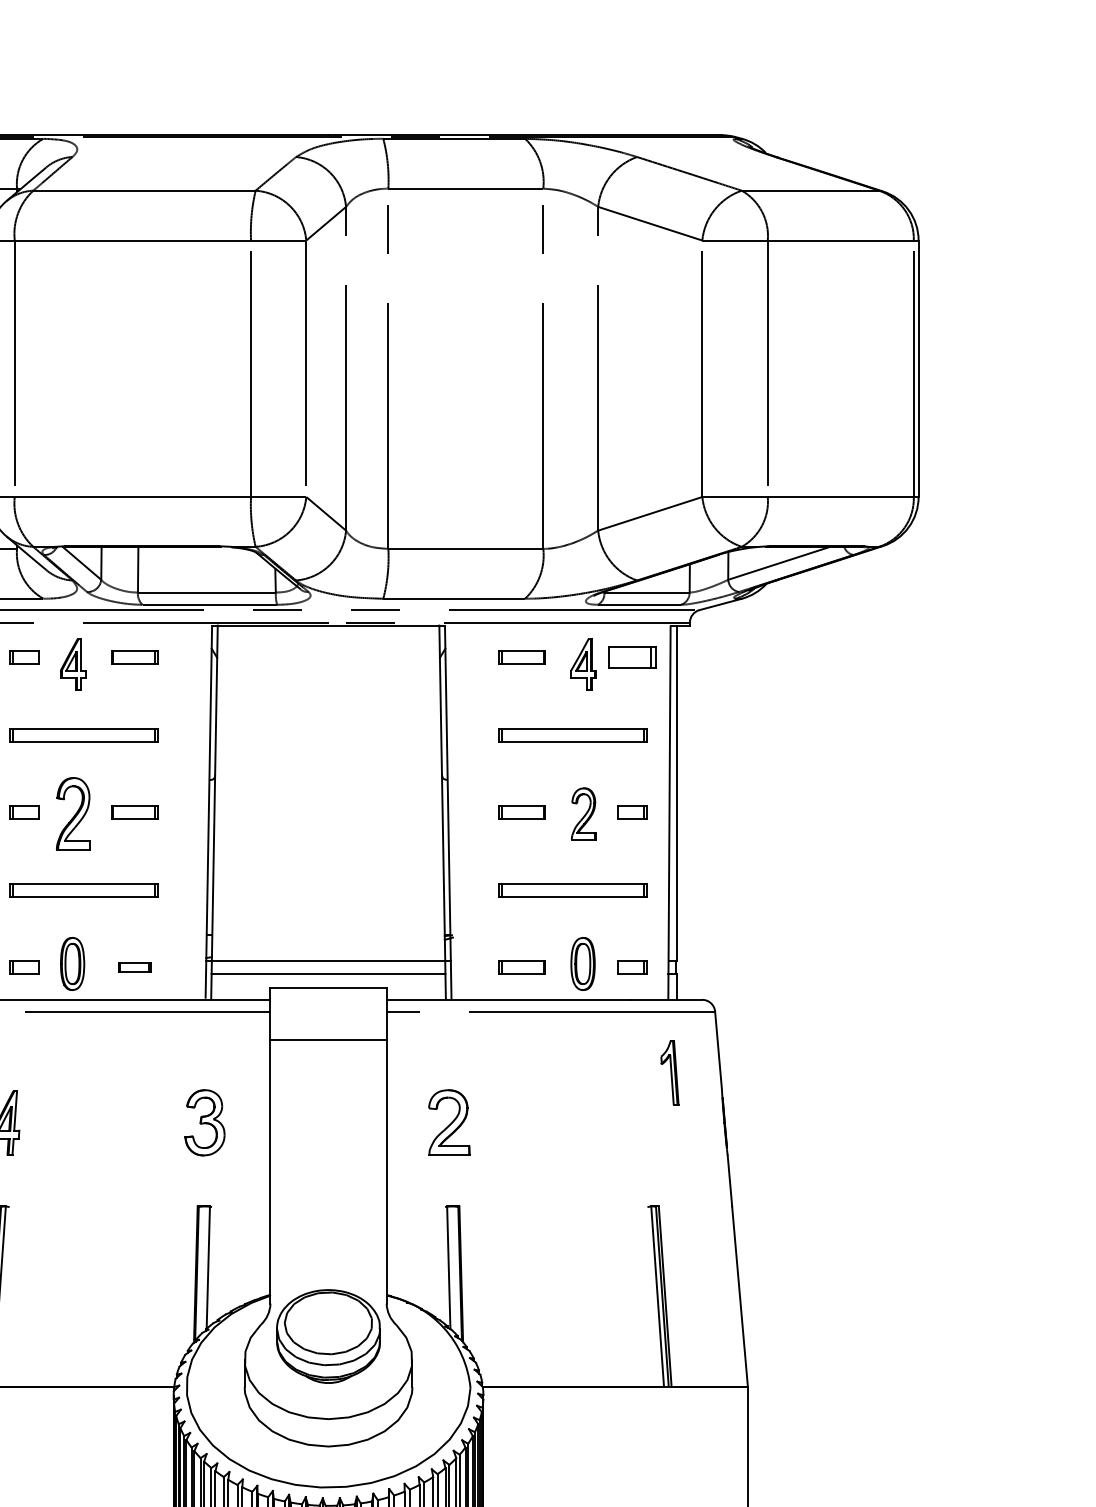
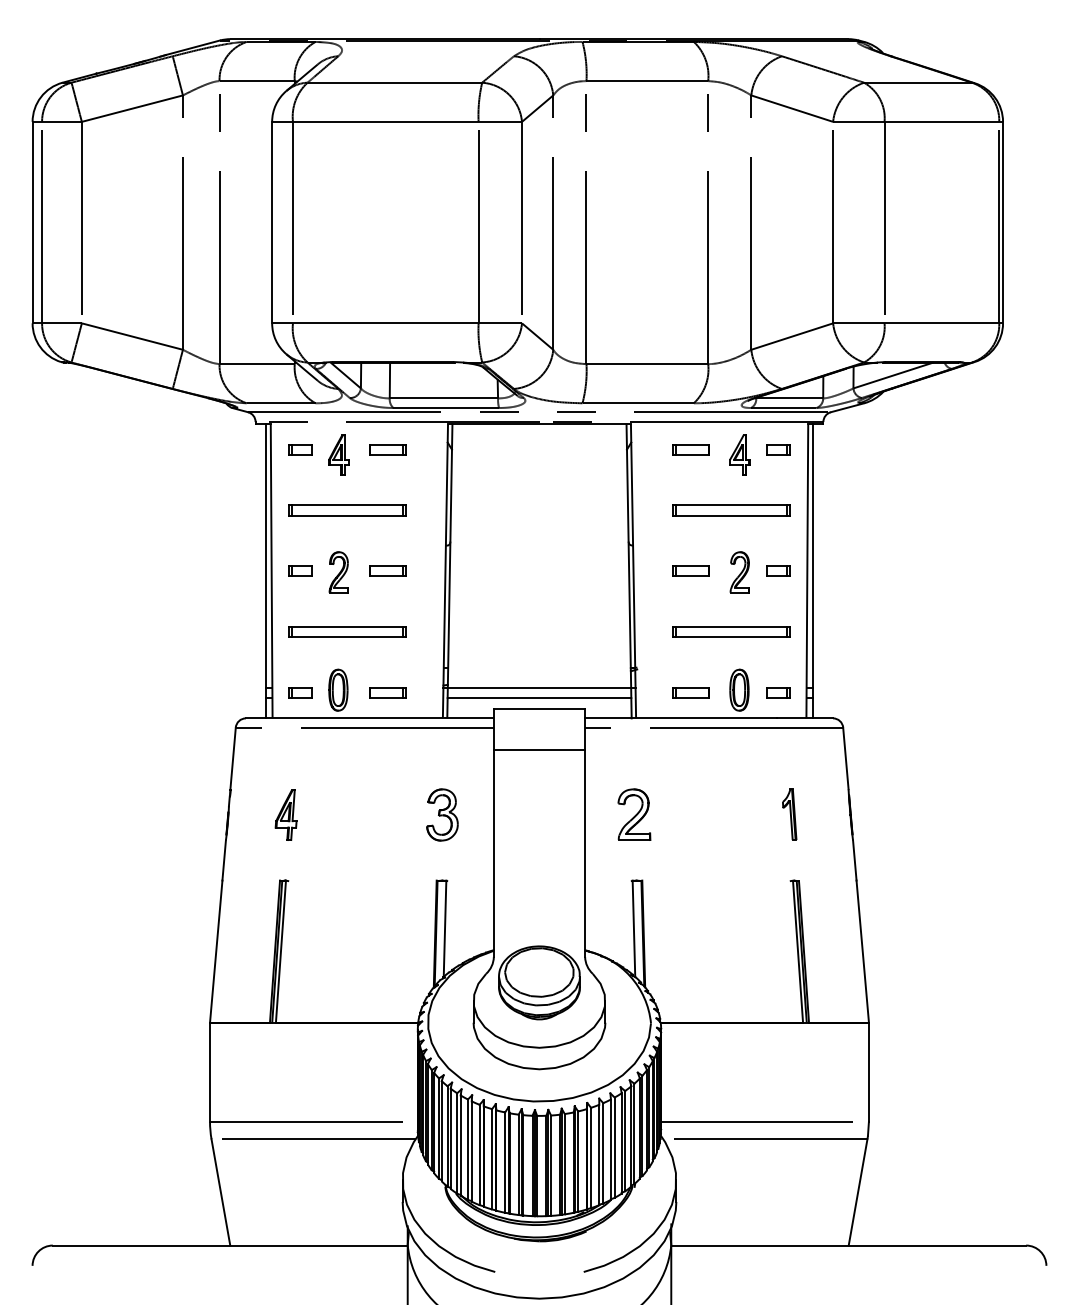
part: (632, 657) -> (778, 449), size x0.62
part: (72, 814) -> (338, 572), size x0.71
part: (135, 966) -> (387, 692), size x1.43
part: (669, 1072) -> (789, 814), moved

